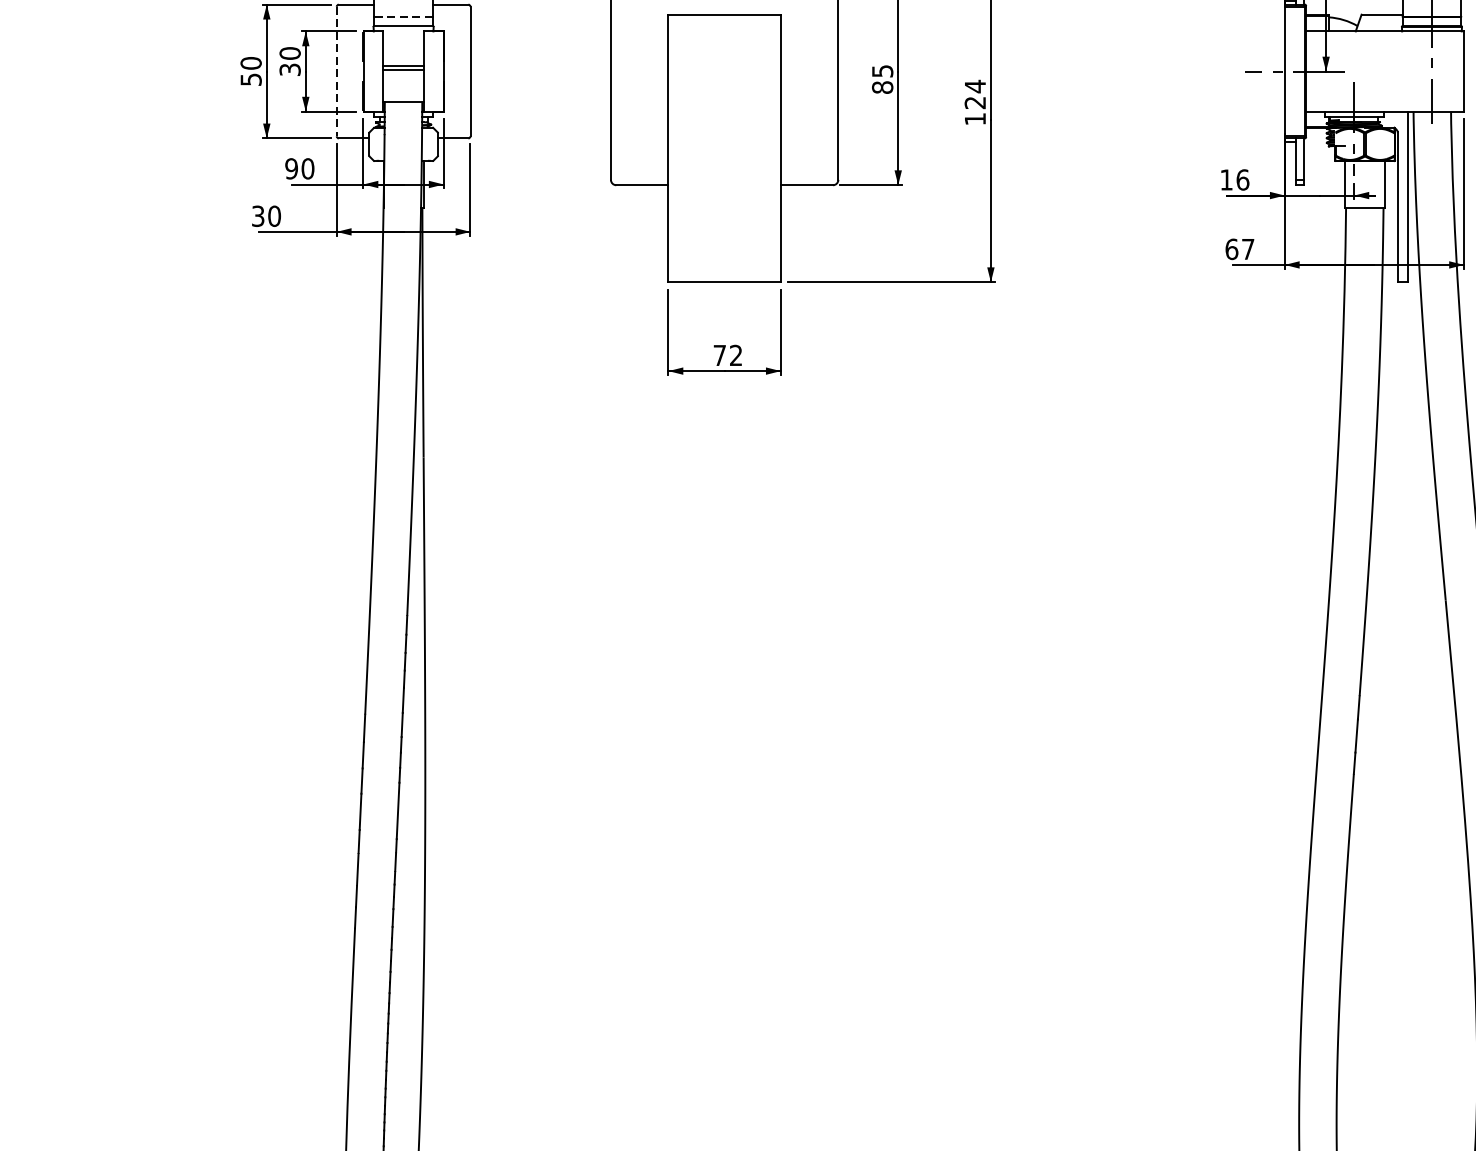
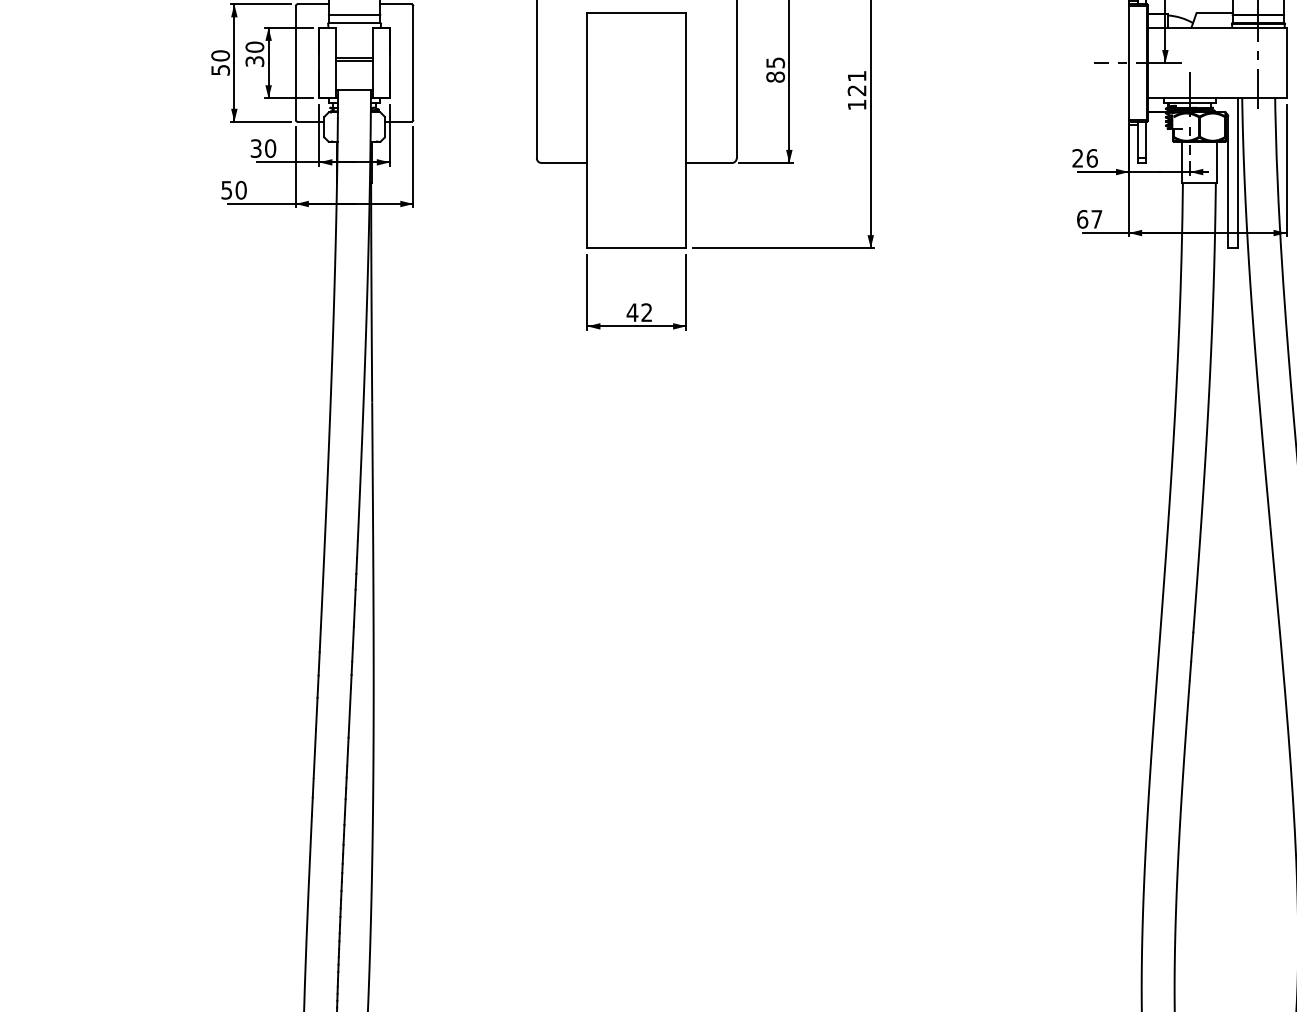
line: (403, 16) -> (354, 14), dashed -> solid
line: (336, 72) -> (295, 63), dashed -> solid
text: (975, 86) -> (857, 76), 124 -> 121
text: (290, 168) -> (255, 148), 90 -> 30
text: (1226, 180) -> (1077, 158), 16 -> 26
text: (258, 215) -> (227, 189), 30 -> 50
text: (719, 355) -> (632, 312), 72 -> 42

